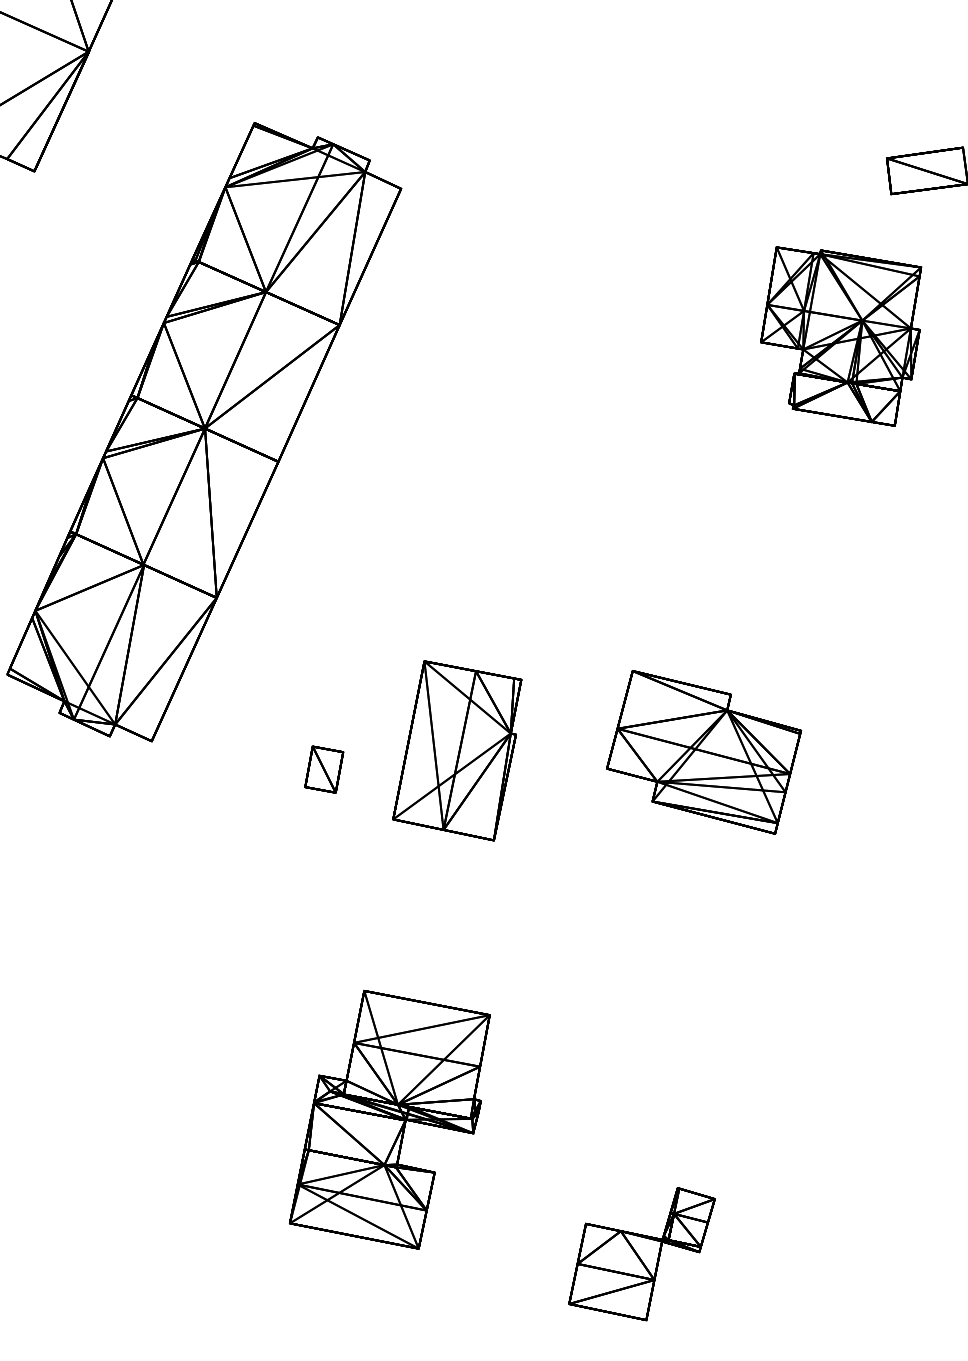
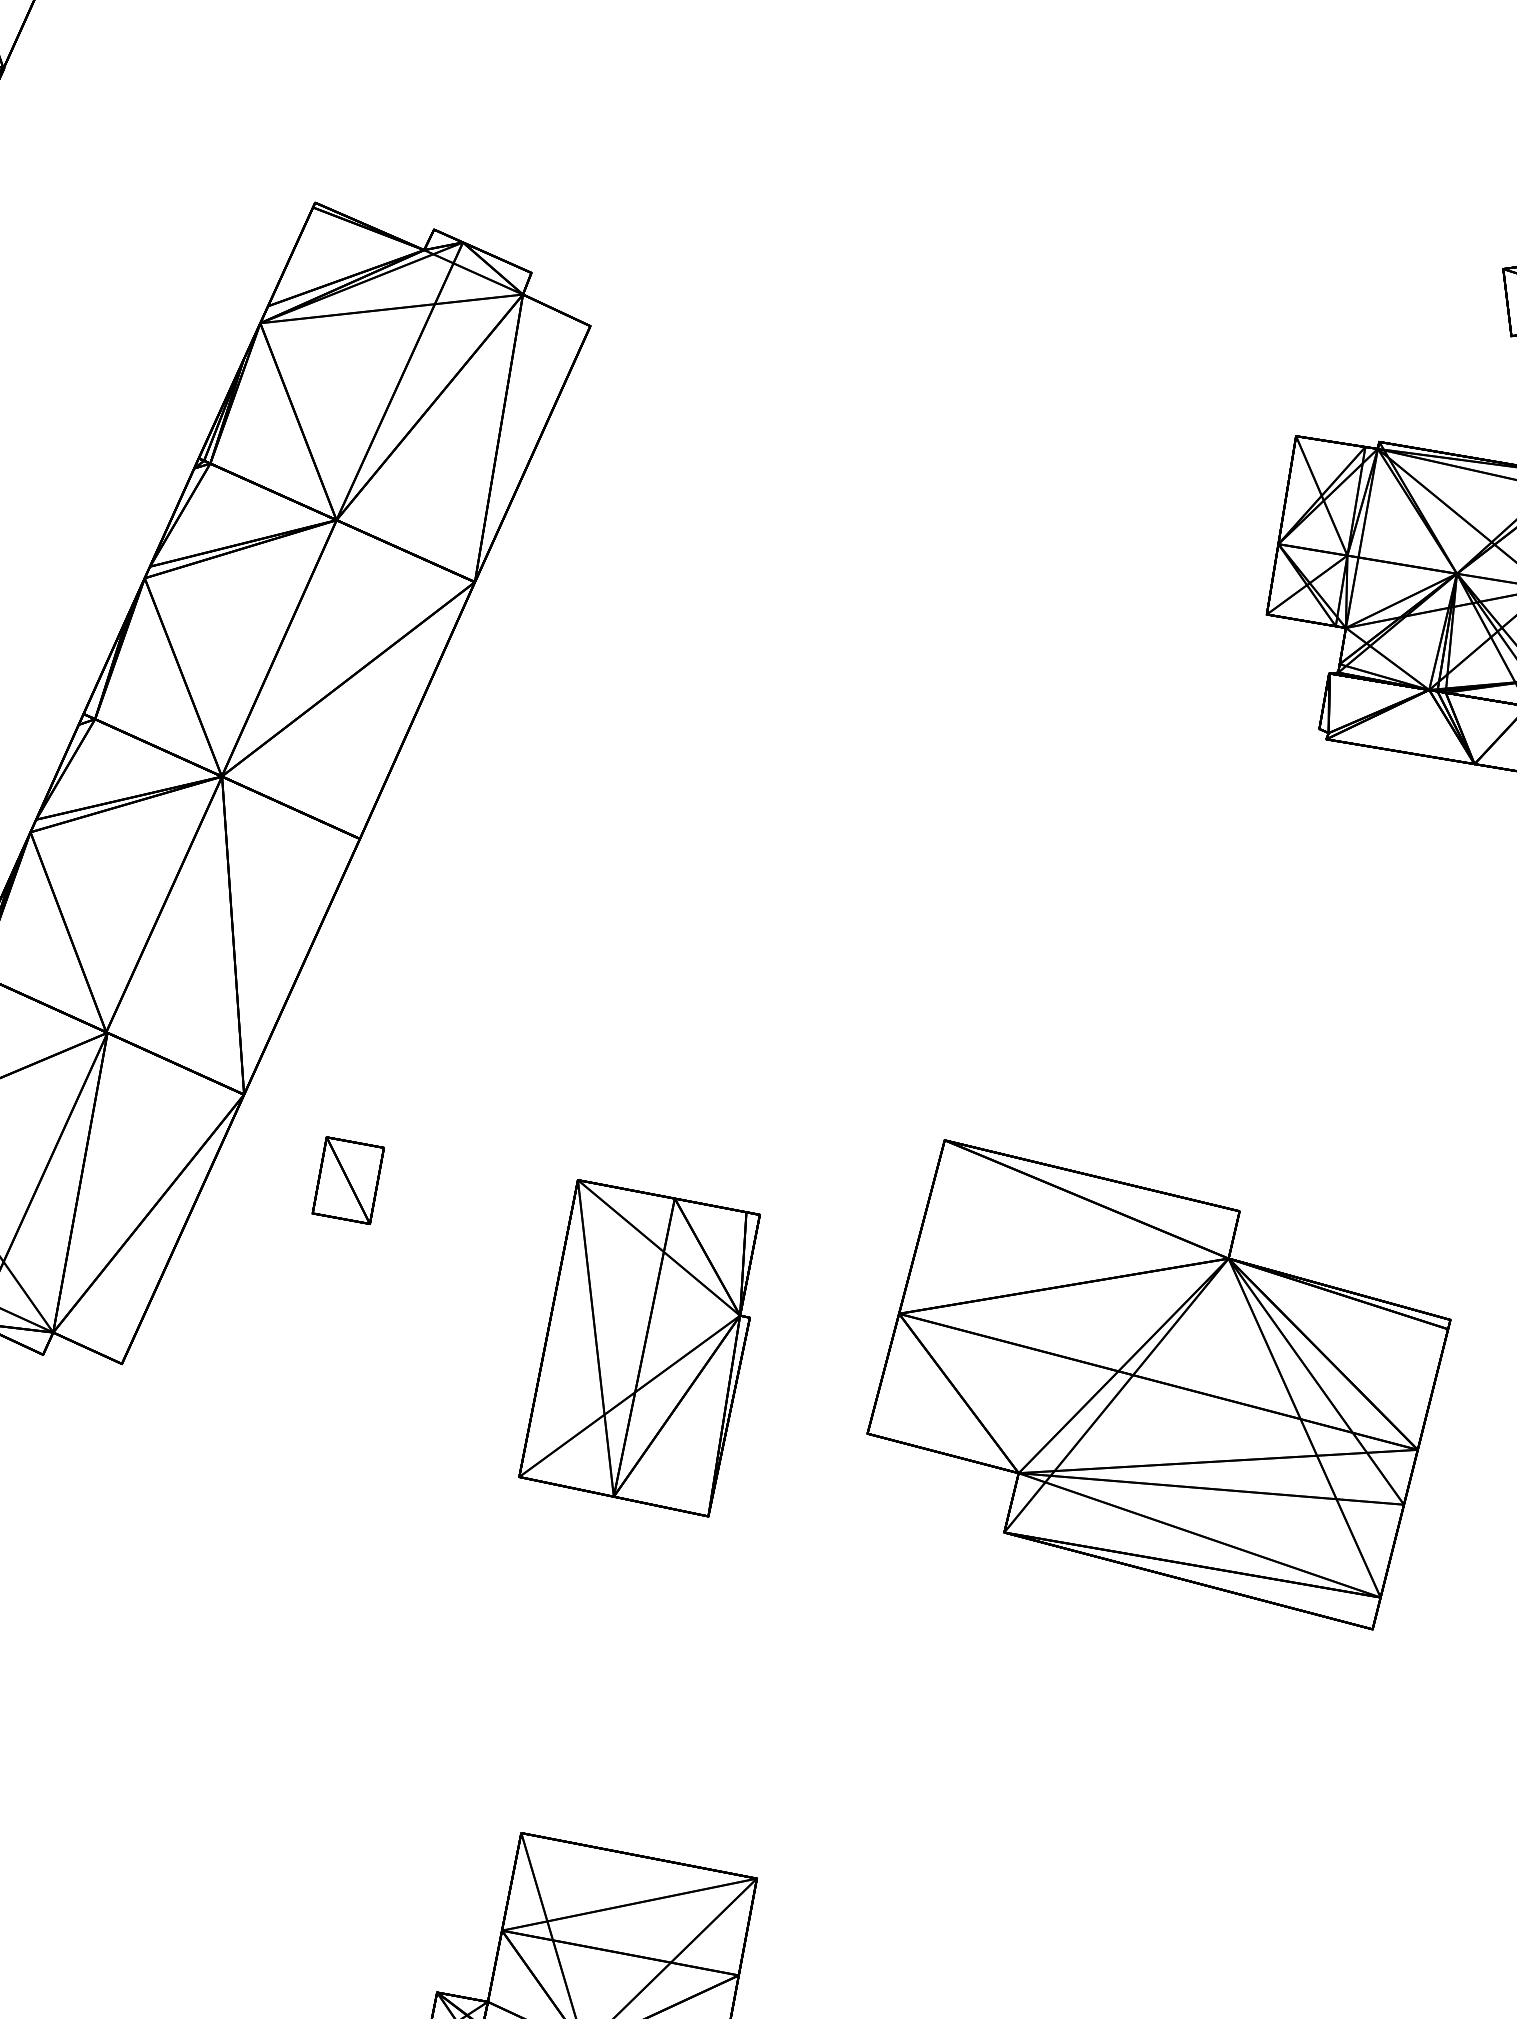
part: (457, 750) -> (640, 1347), moved
part: (704, 752) -> (1160, 1385), size x1.6
part: (324, 769) -> (348, 1180), moved

